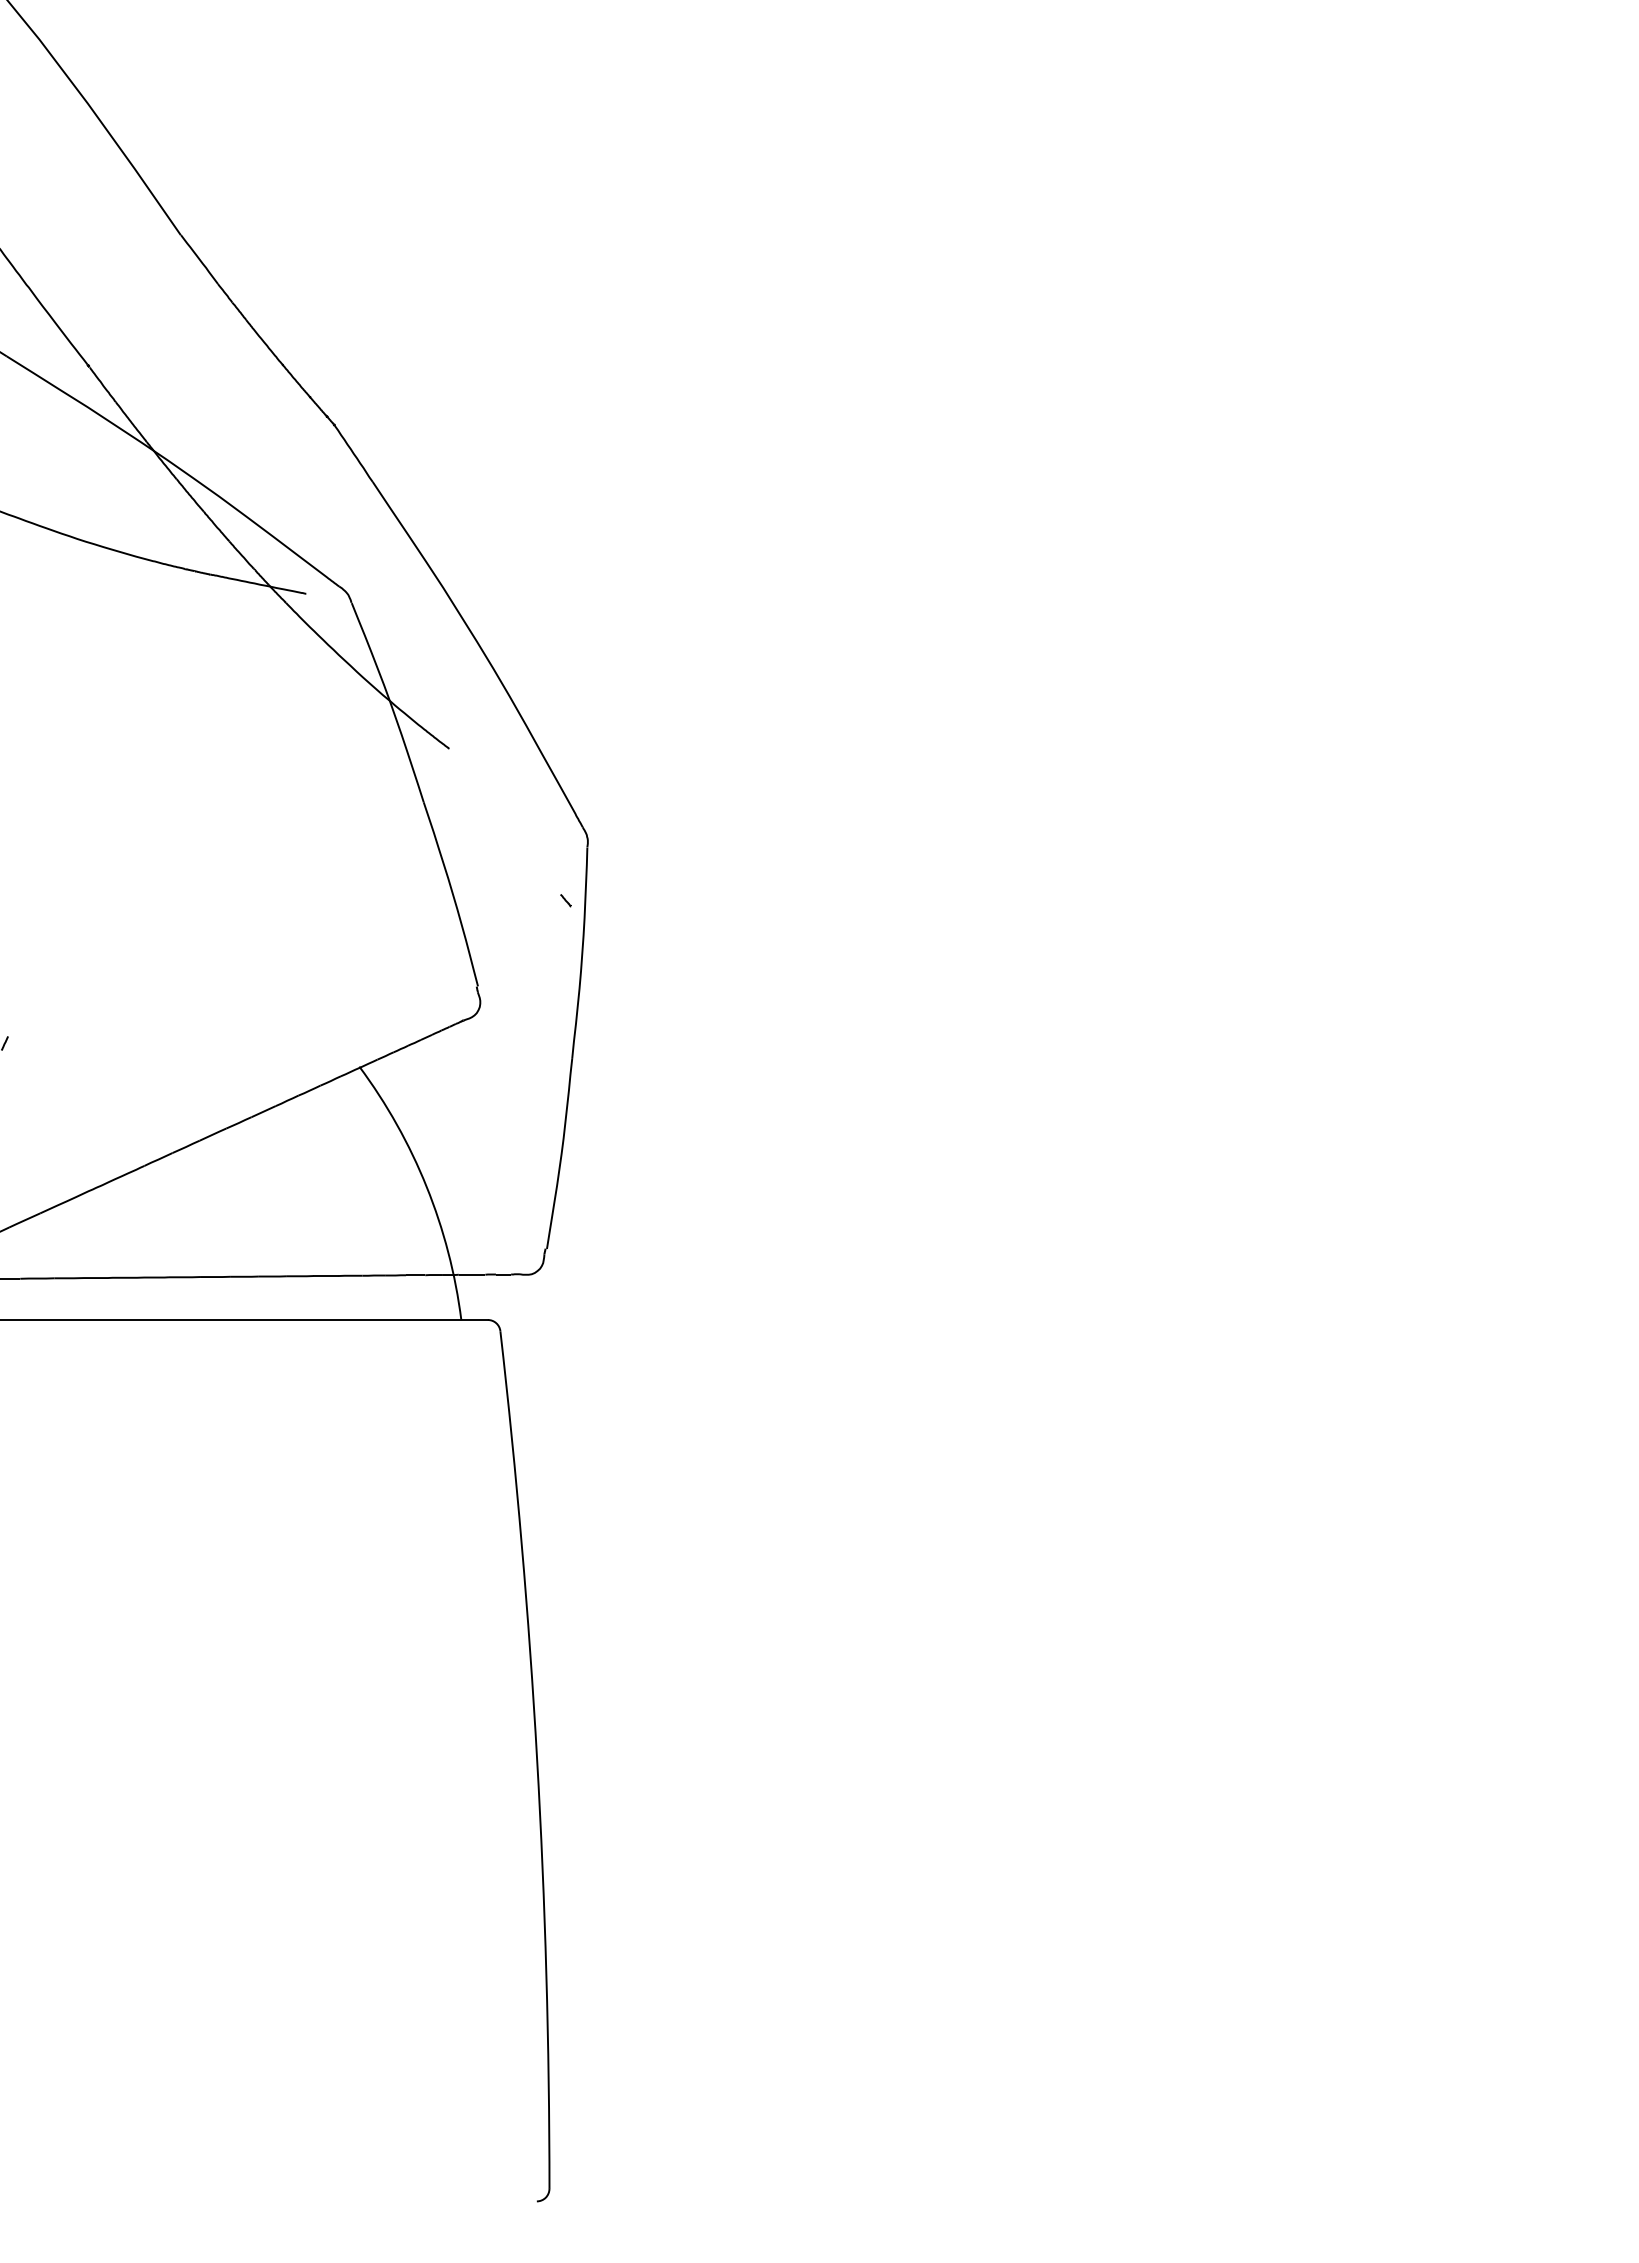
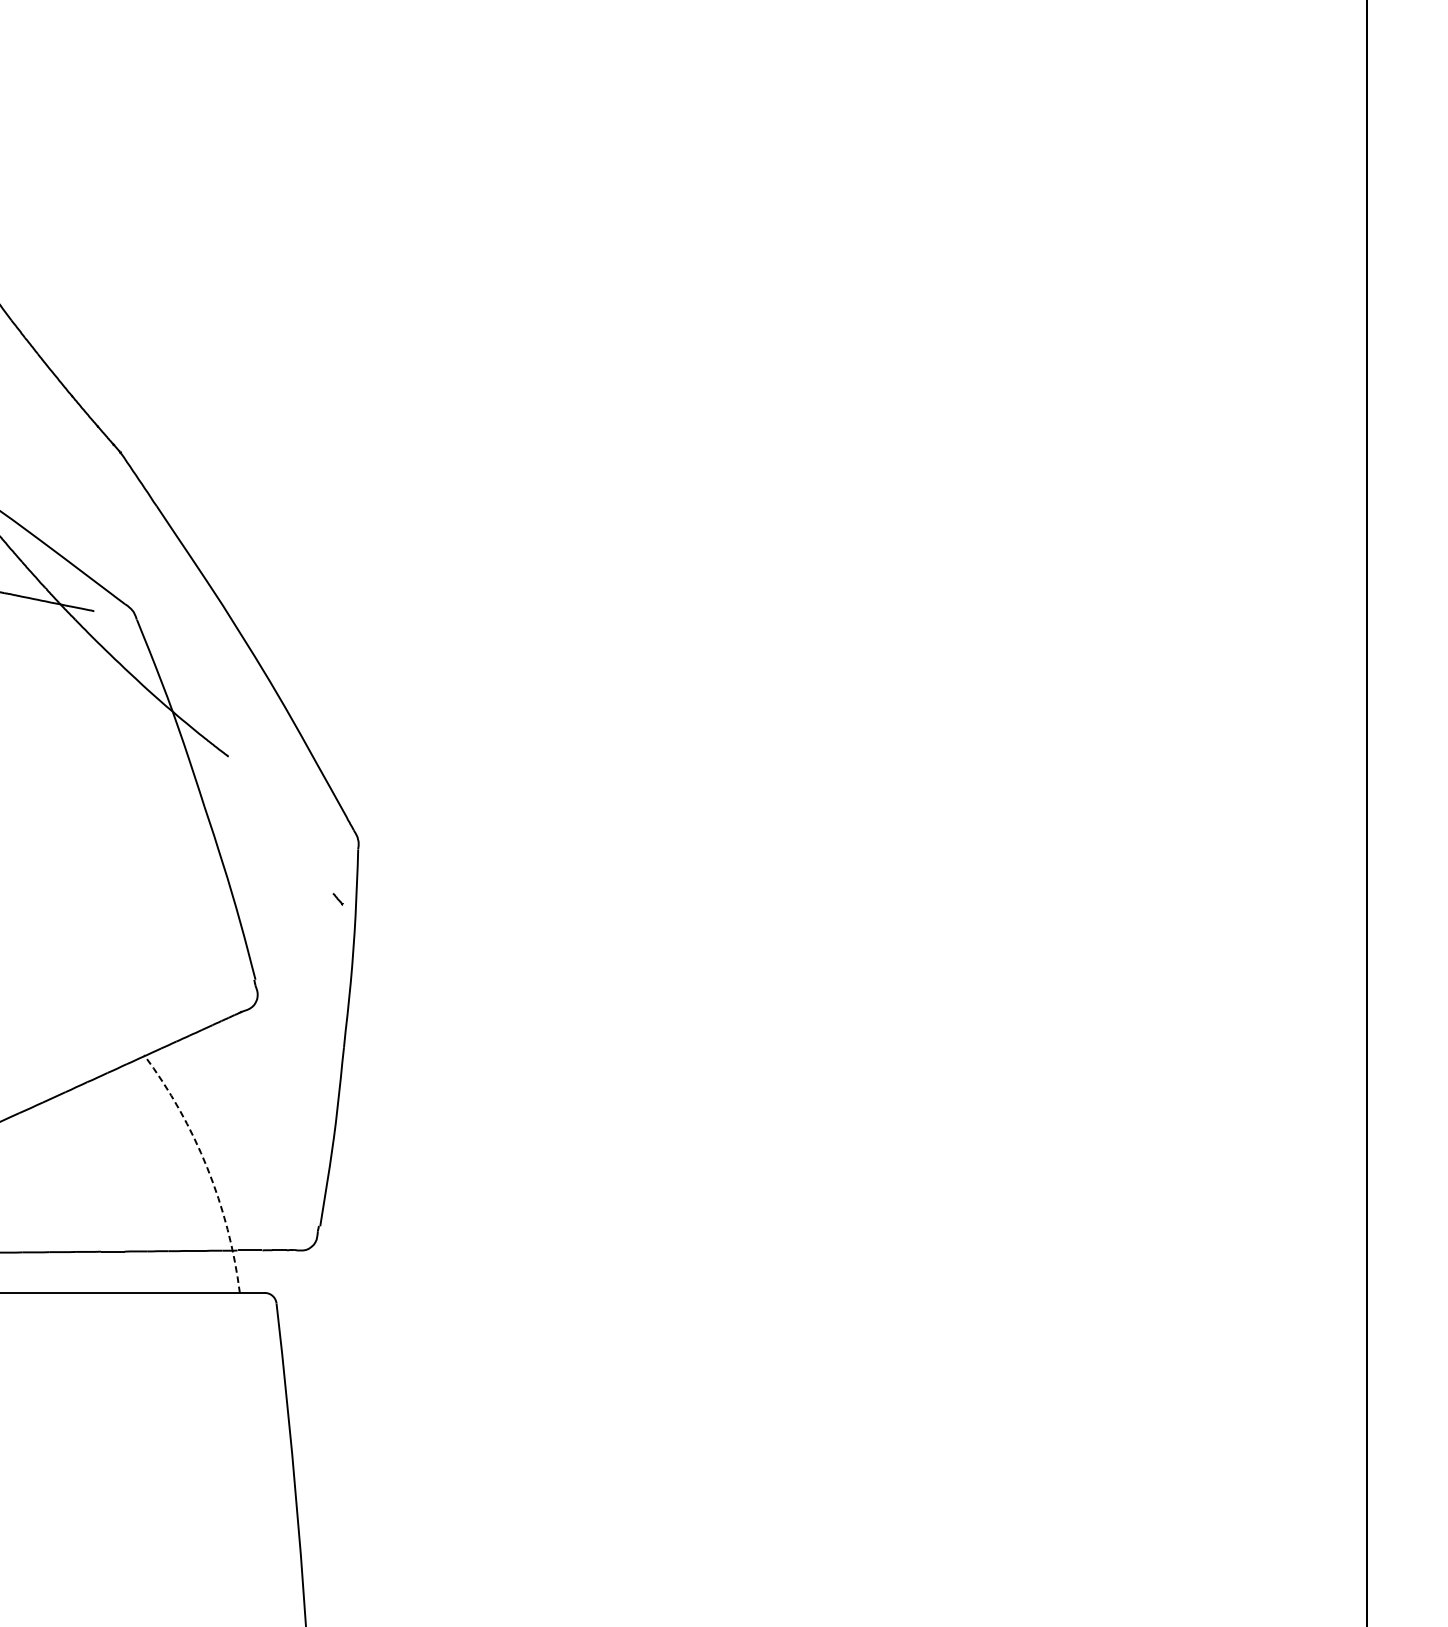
arc: (426, 1186) -> (207, 1167), solid -> dashed

